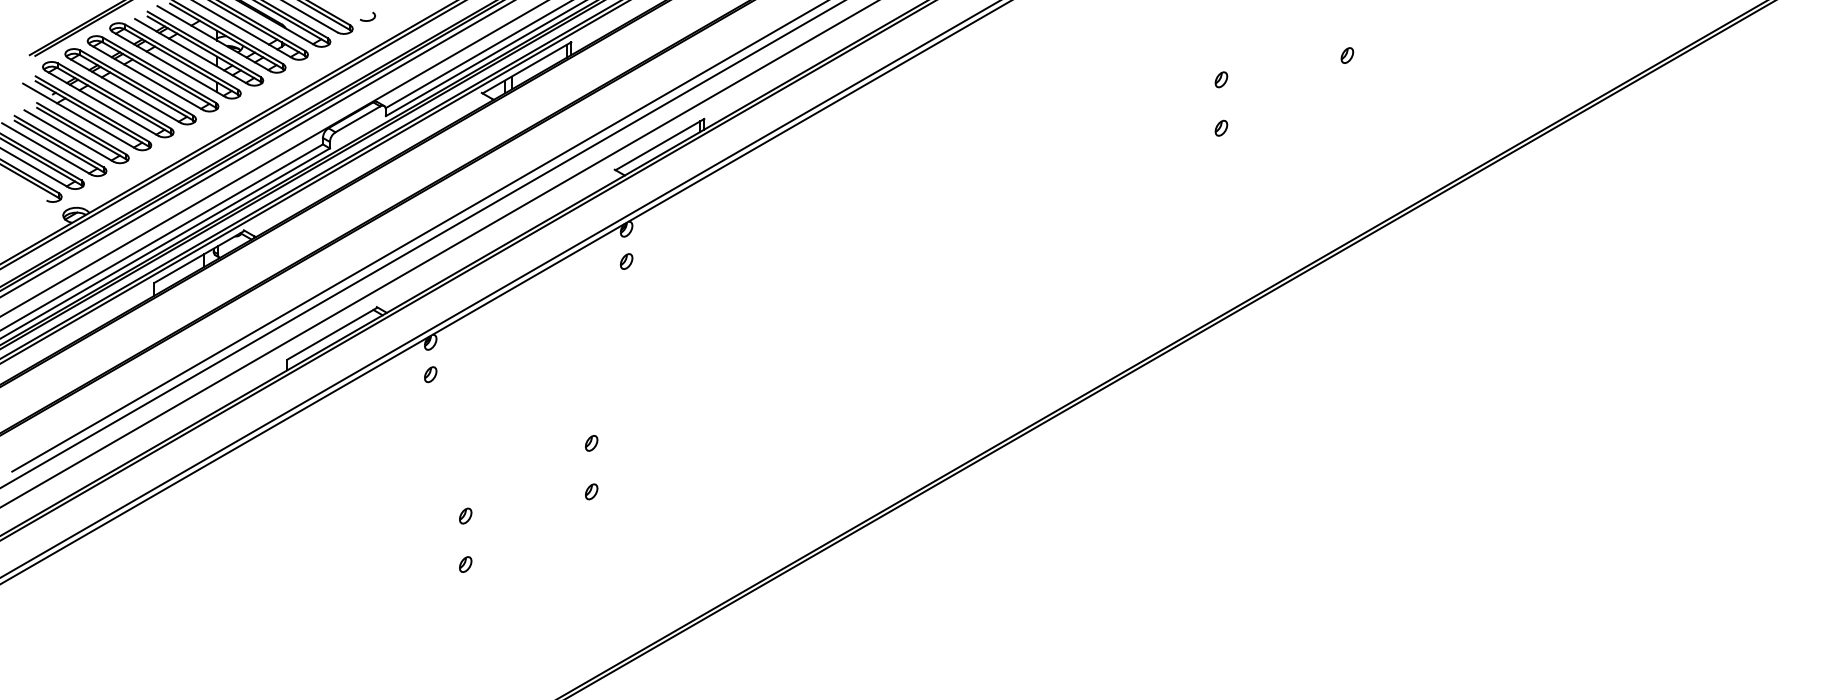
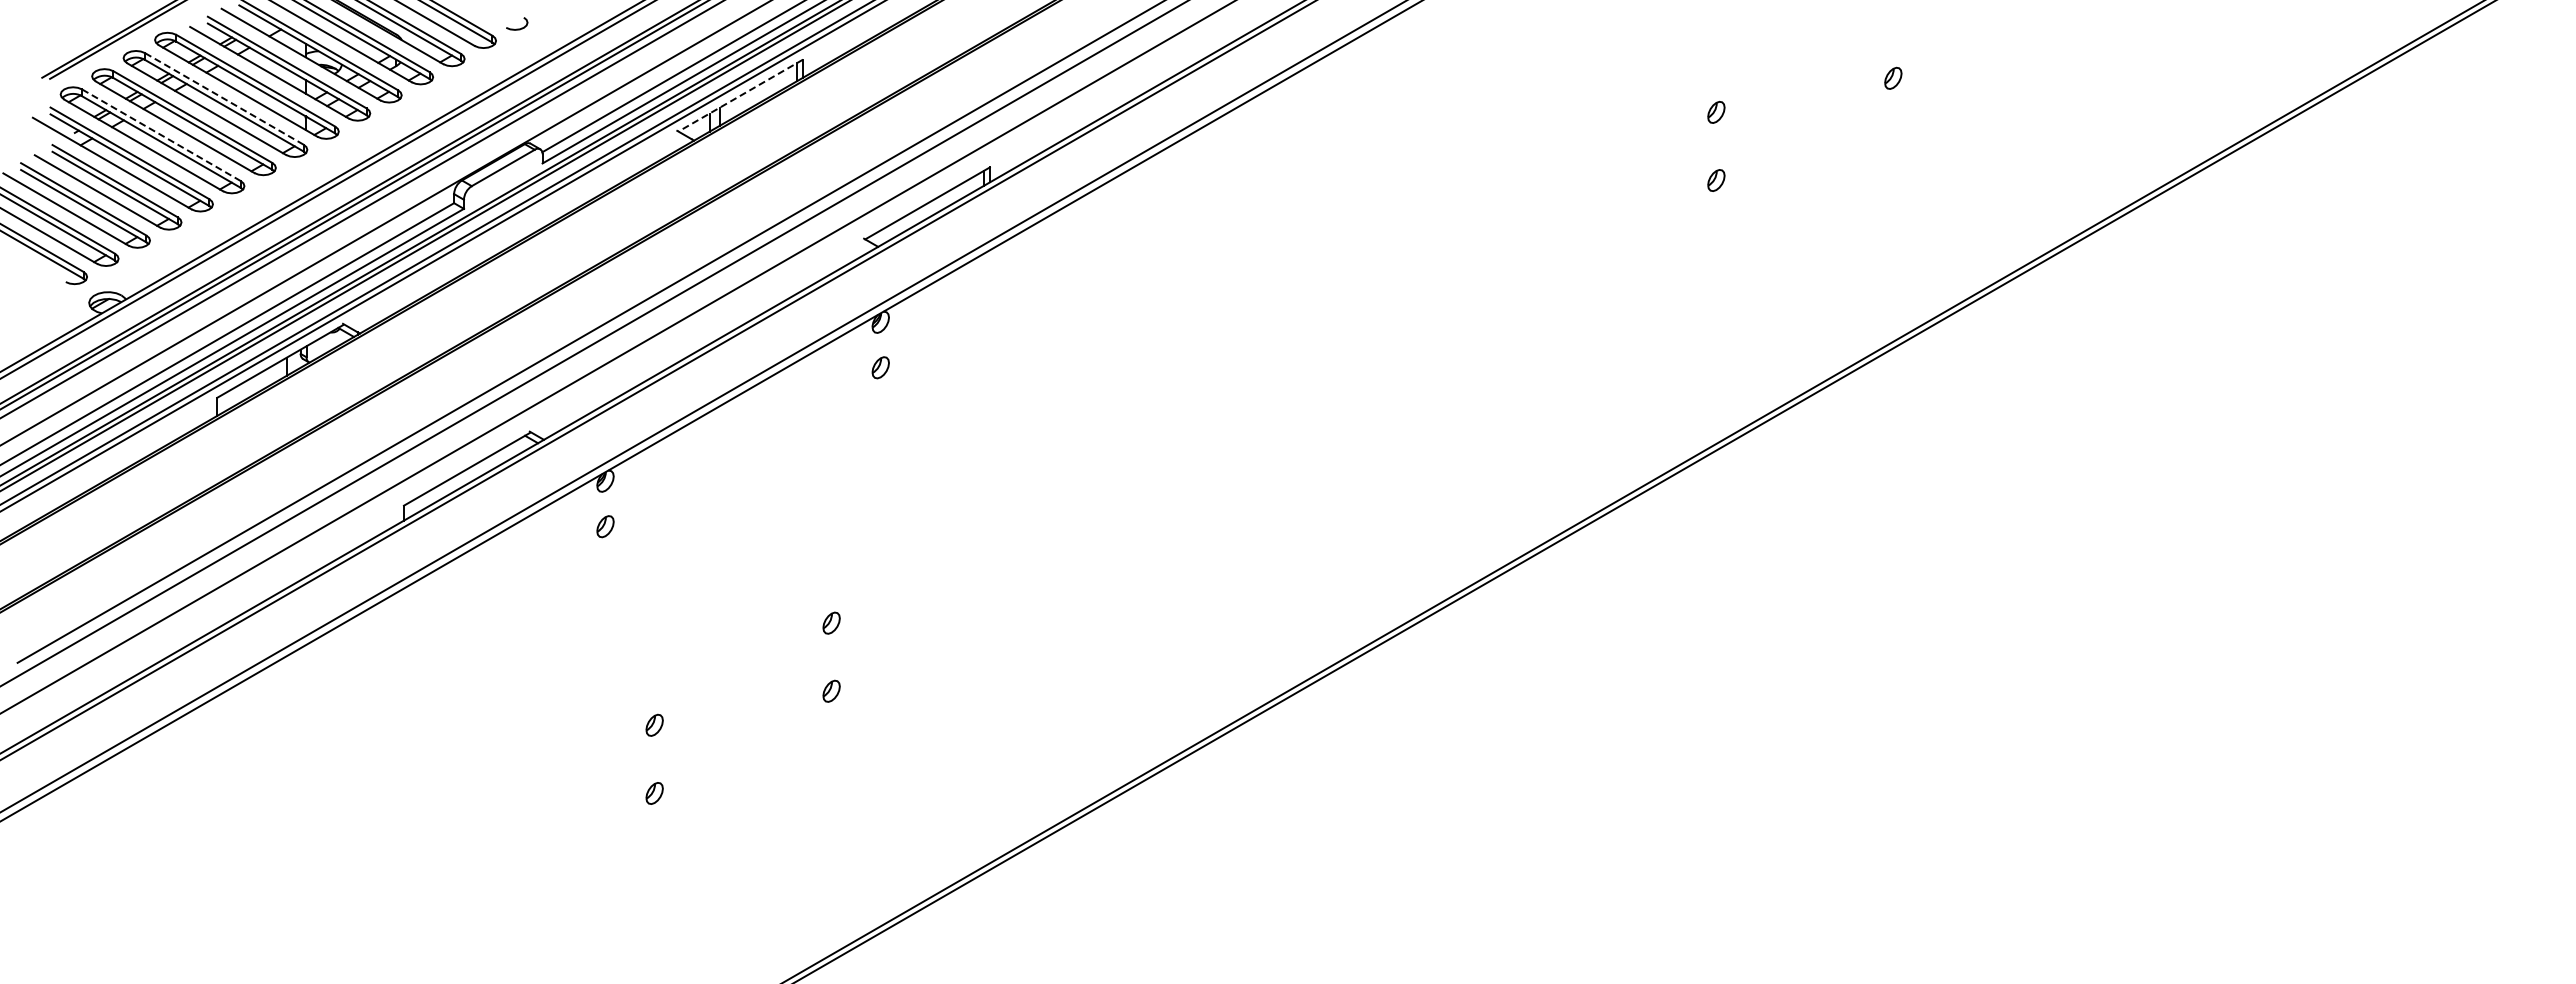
line: (526, 67) -> (740, 95), solid -> dashed
line: (159, 69) -> (224, 98), solid -> dashed
line: (114, 96) -> (161, 135), solid -> dashed

